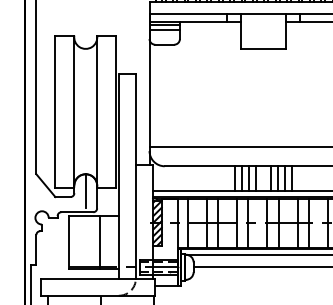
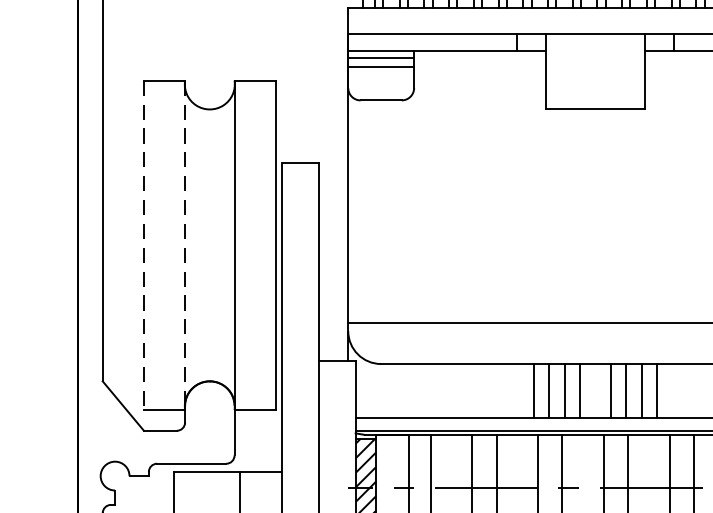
line: (55, 111) -> (144, 245), solid -> dashed
line: (74, 111) -> (185, 245), solid -> dashed
line: (85, 191) -> (209, 418), removed

